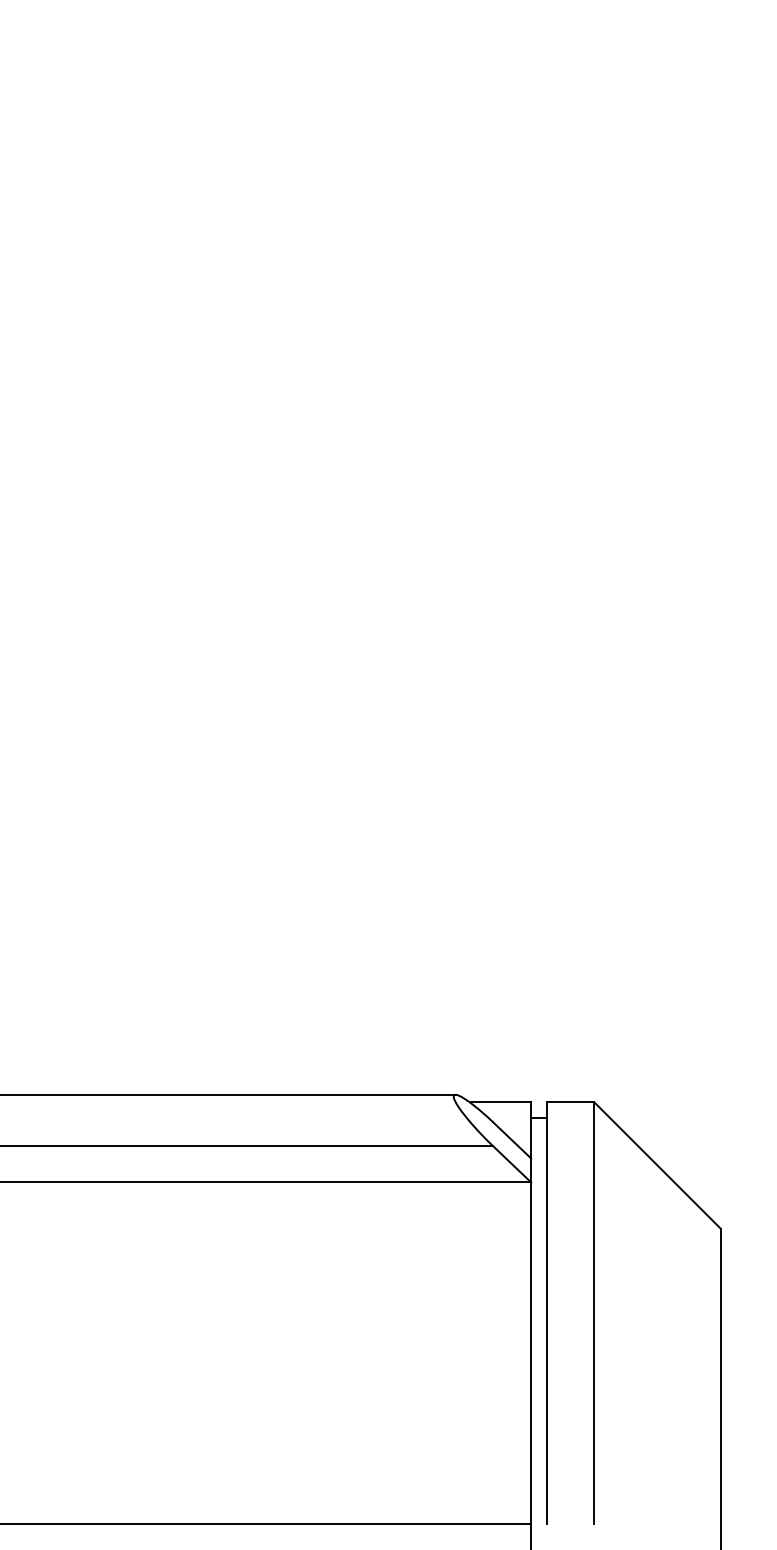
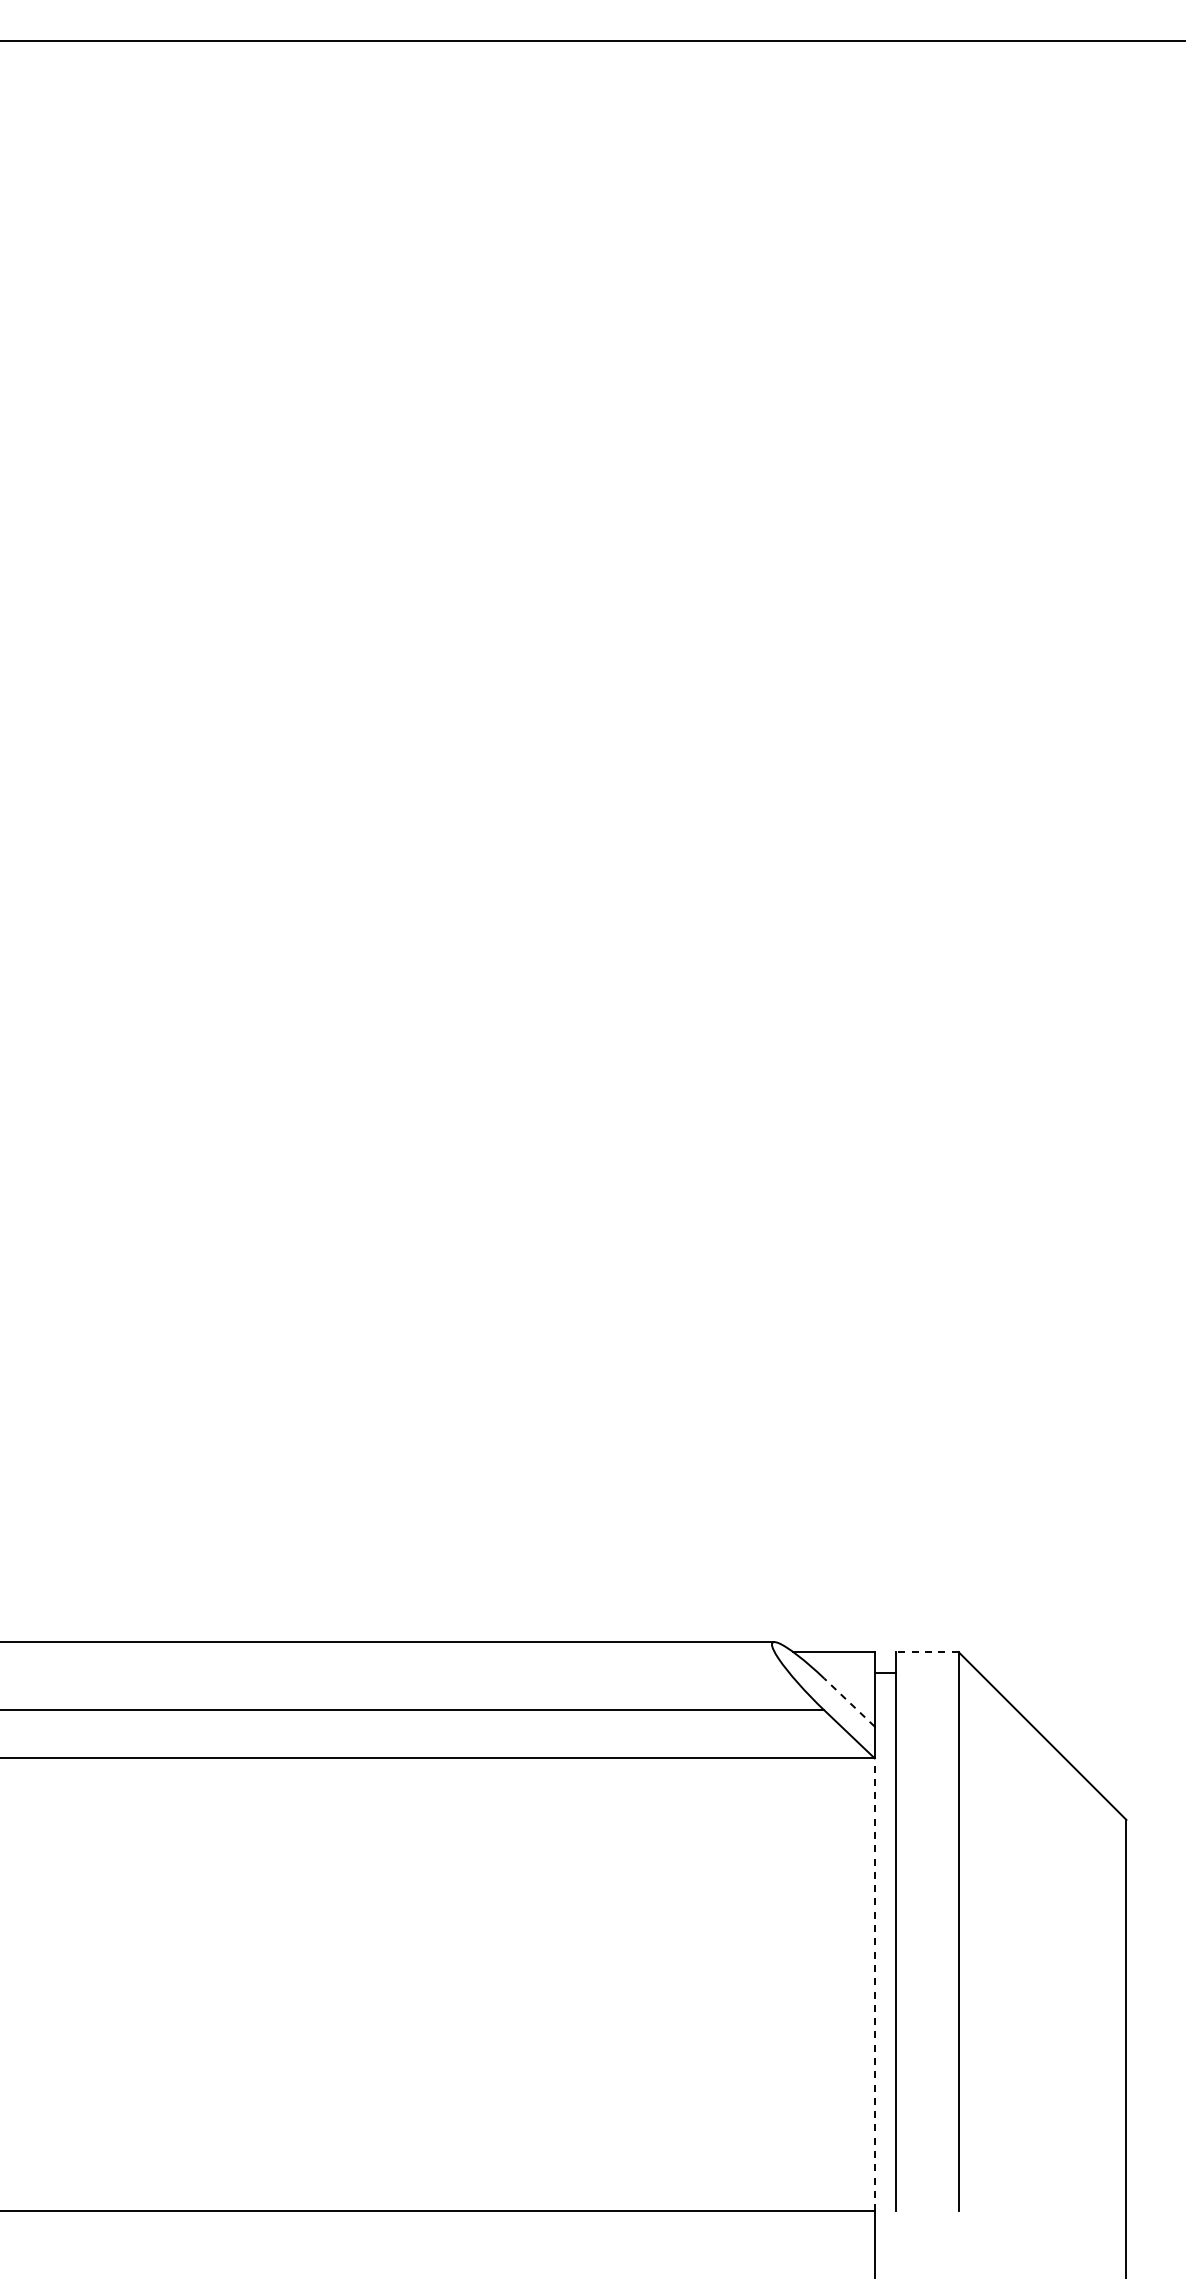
line: (570, 1102) -> (926, 1652), solid -> dashed
line: (512, 1140) -> (849, 1702), solid -> dashed
line: (530, 1352) -> (874, 1984), solid -> dashed

